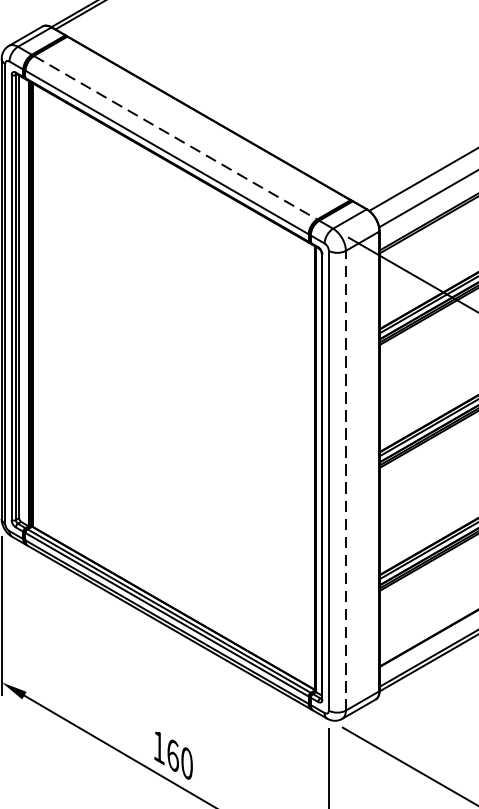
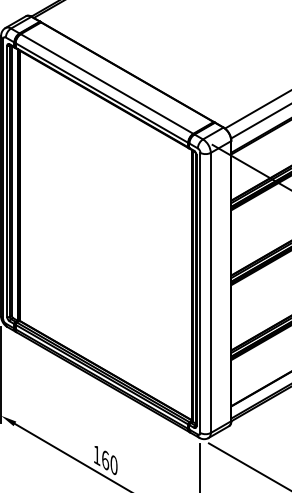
line: (176, 136) -> (107, 83), dashed -> solid
line: (345, 480) -> (210, 292), dashed -> solid

